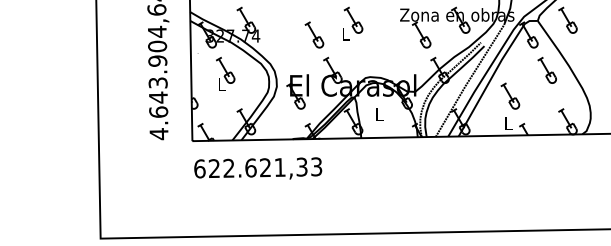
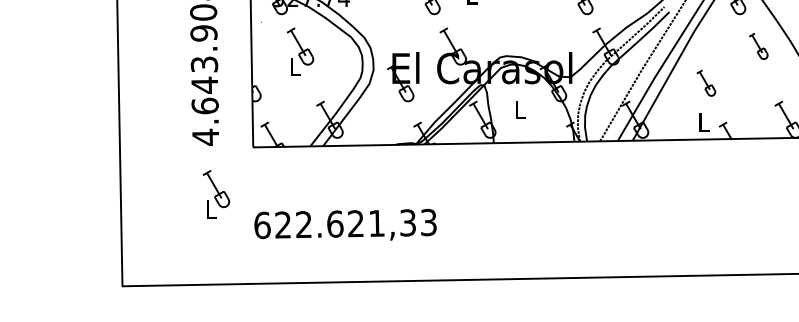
part: (546, 69) -> (757, 45), size x0.7
part: (510, 95) -> (706, 82), size x0.7
text: (258, 168) -> (346, 224), moved
part: (166, 173) -> (216, 193), added

